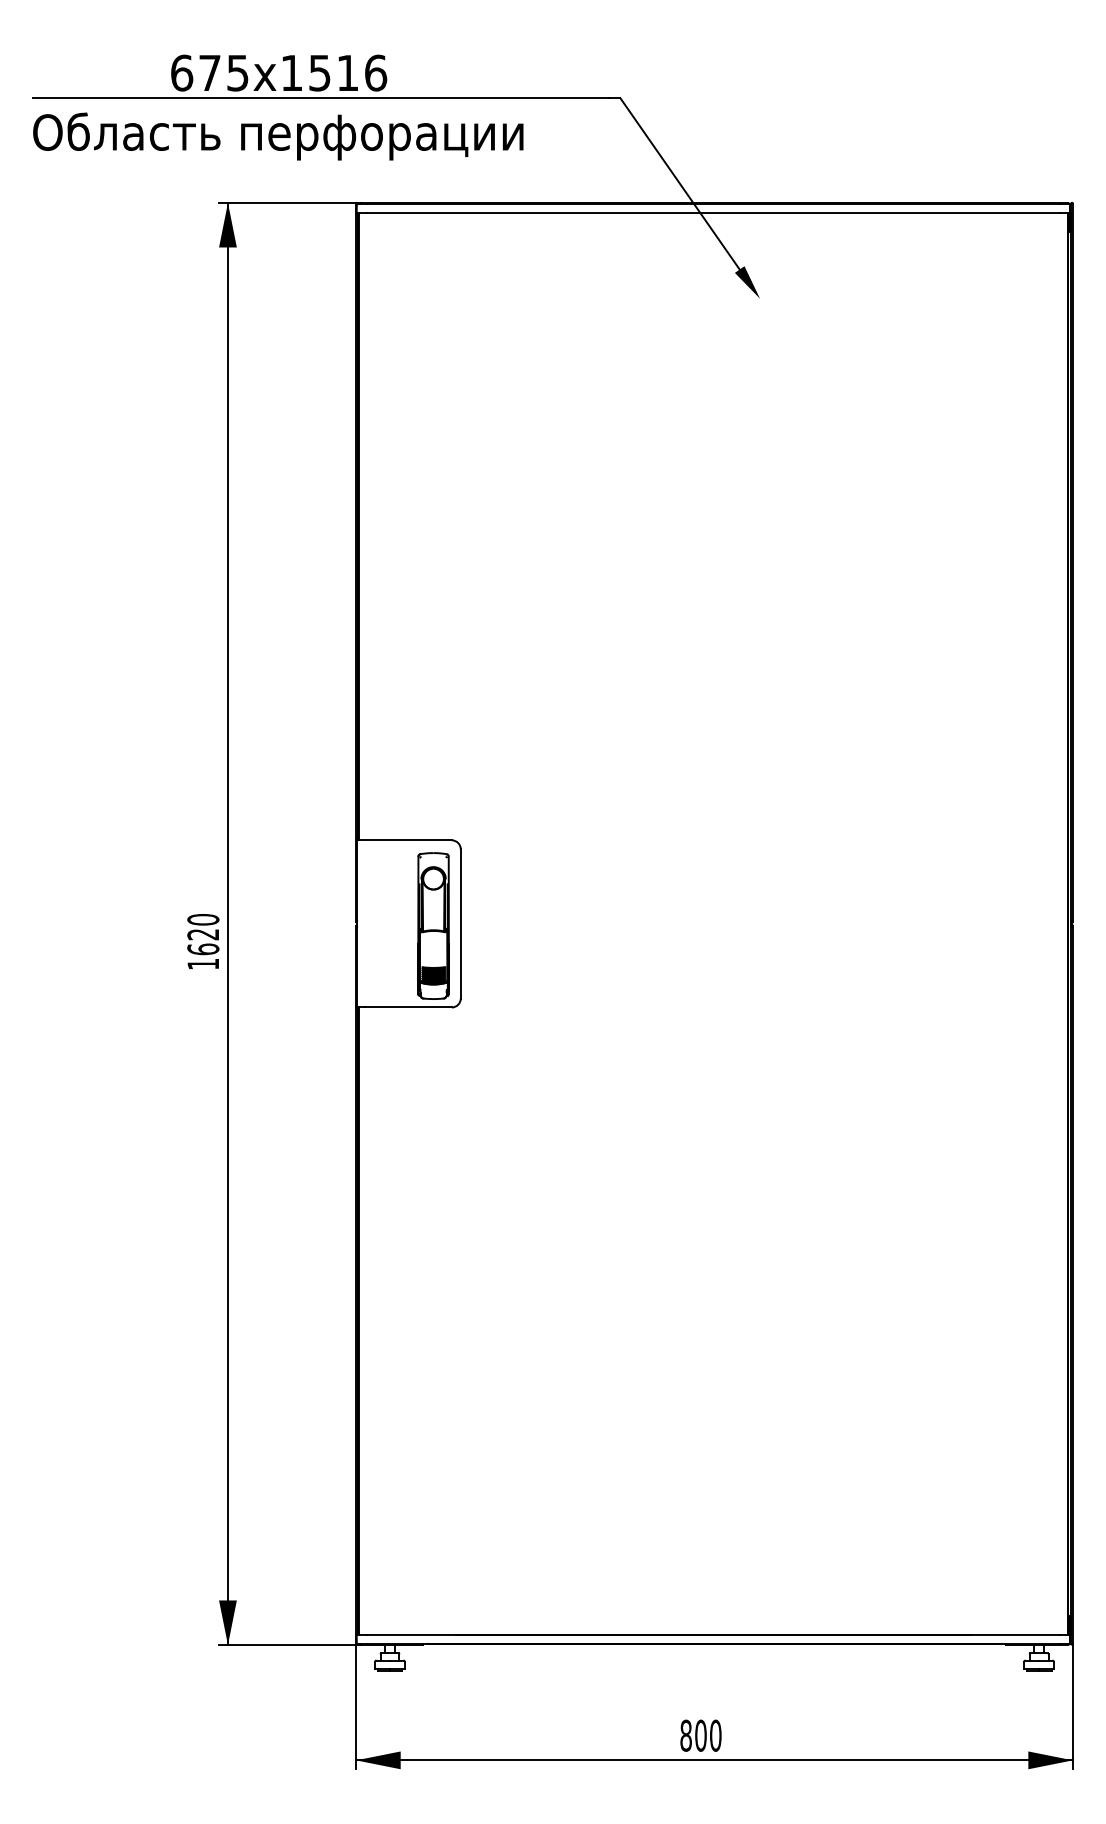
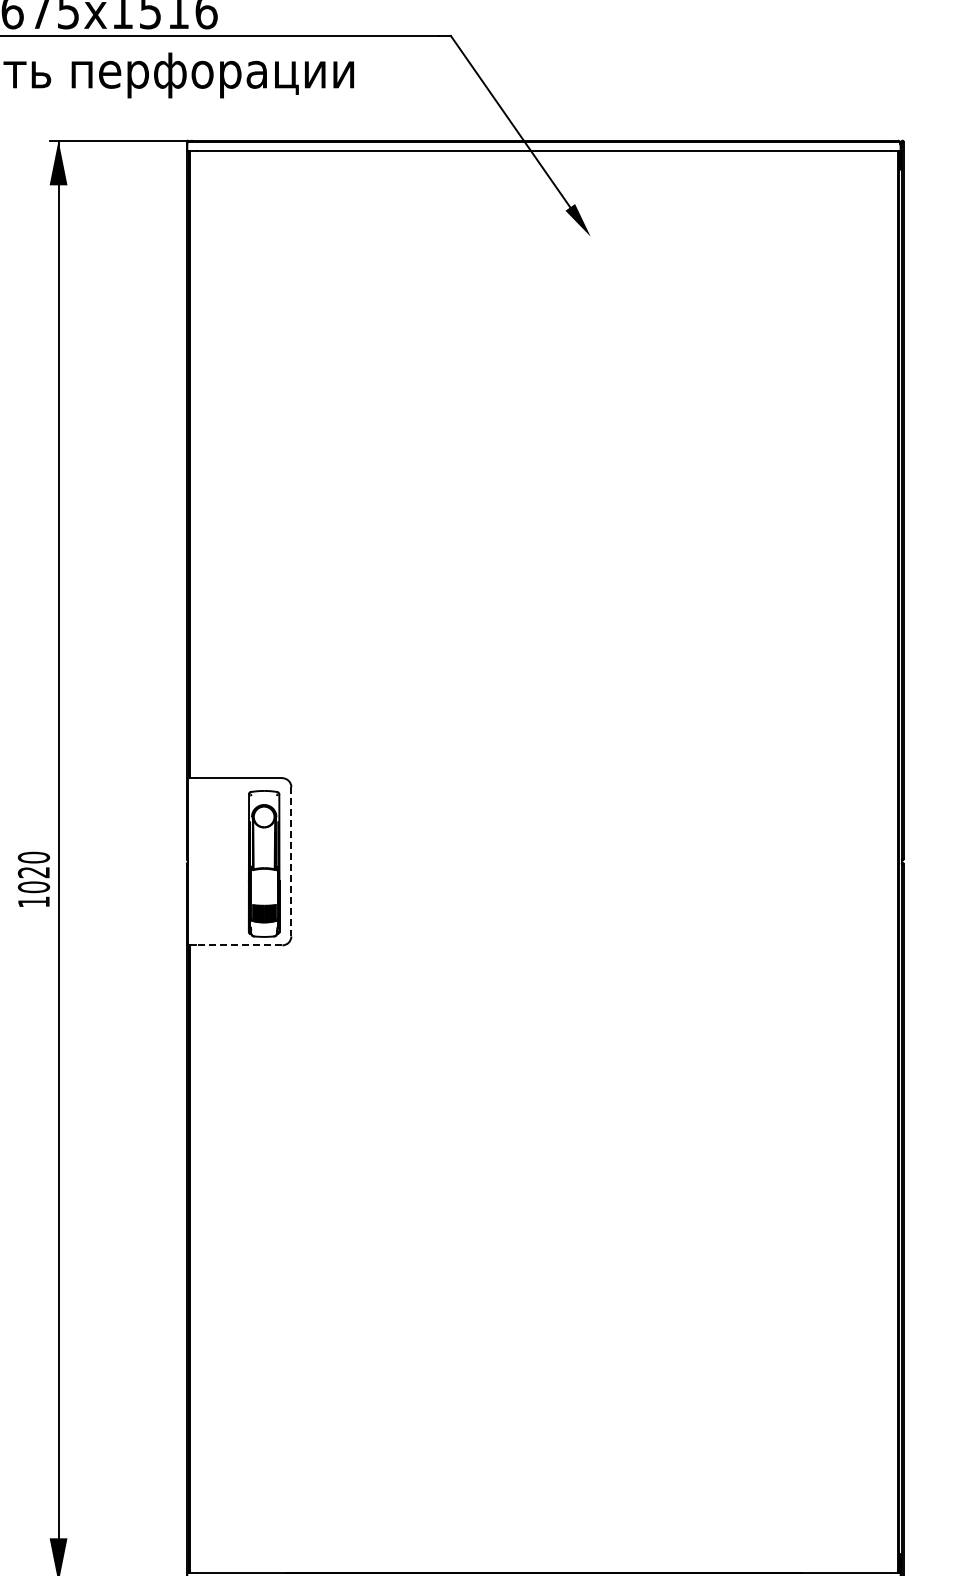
line: (460, 923) -> (291, 861), solid -> dashed
text: (202, 949) -> (33, 887), 1620 -> 1020
line: (408, 1007) -> (239, 945), solid -> dashed

